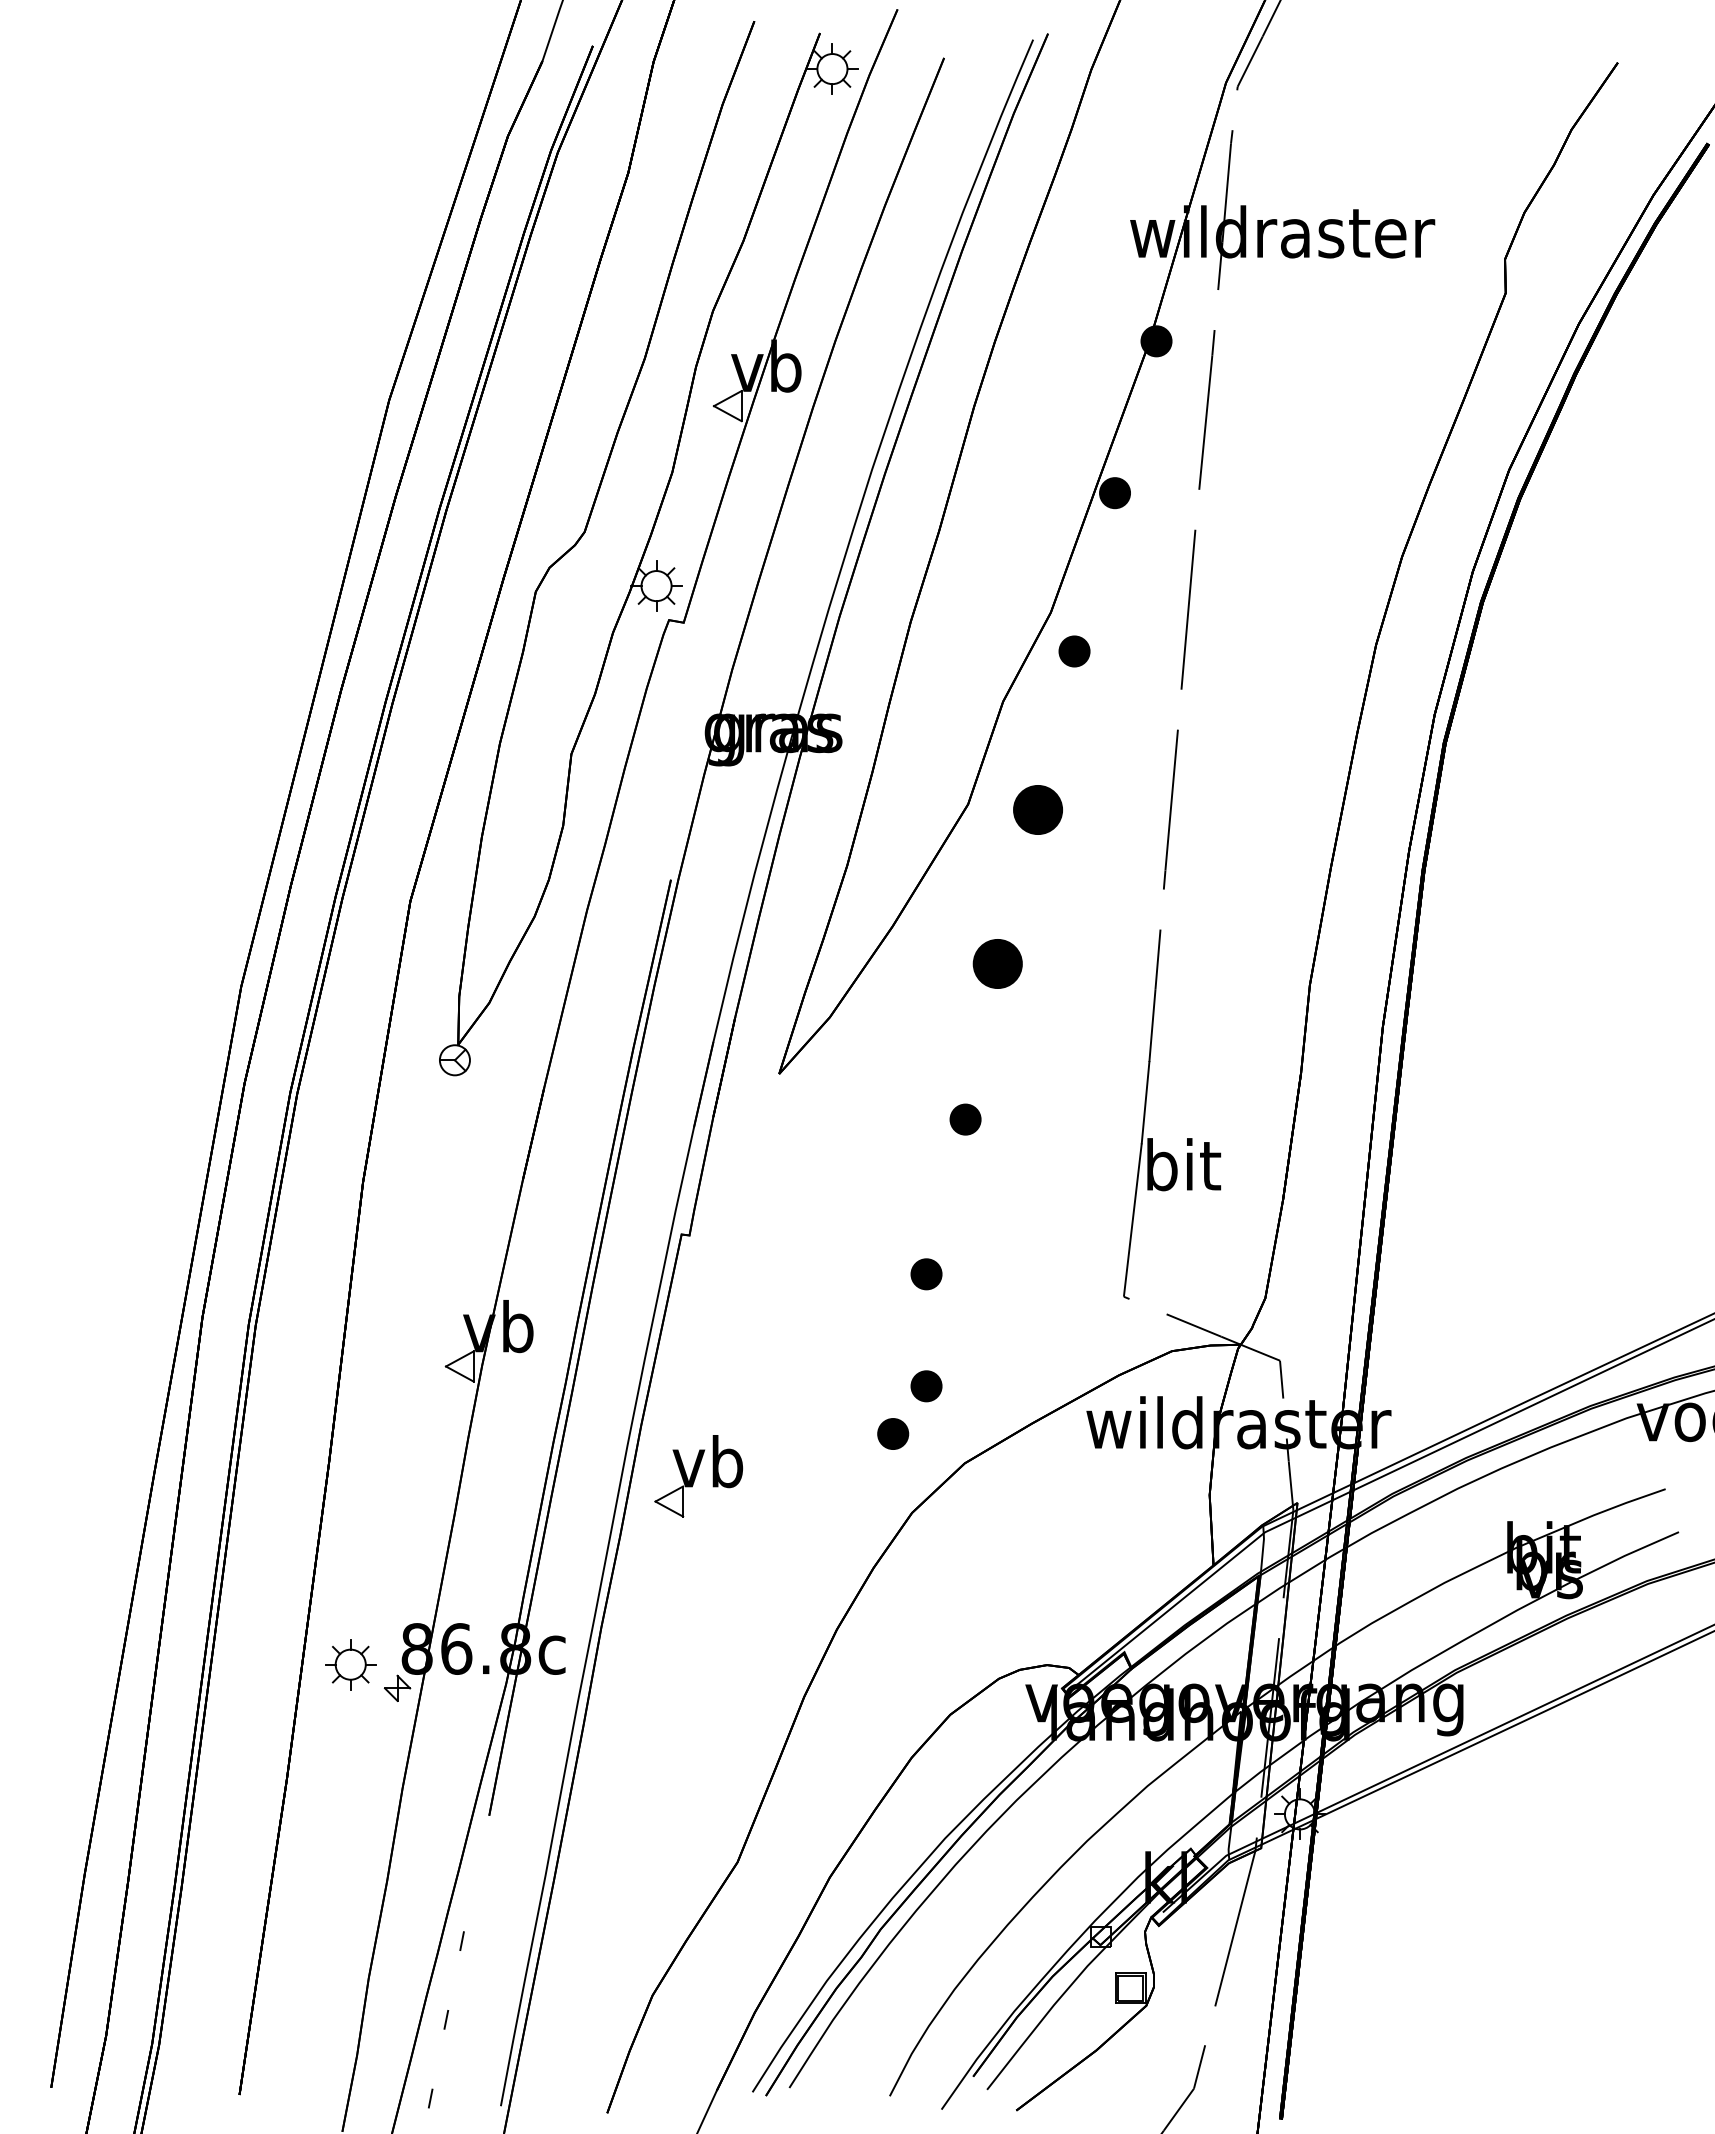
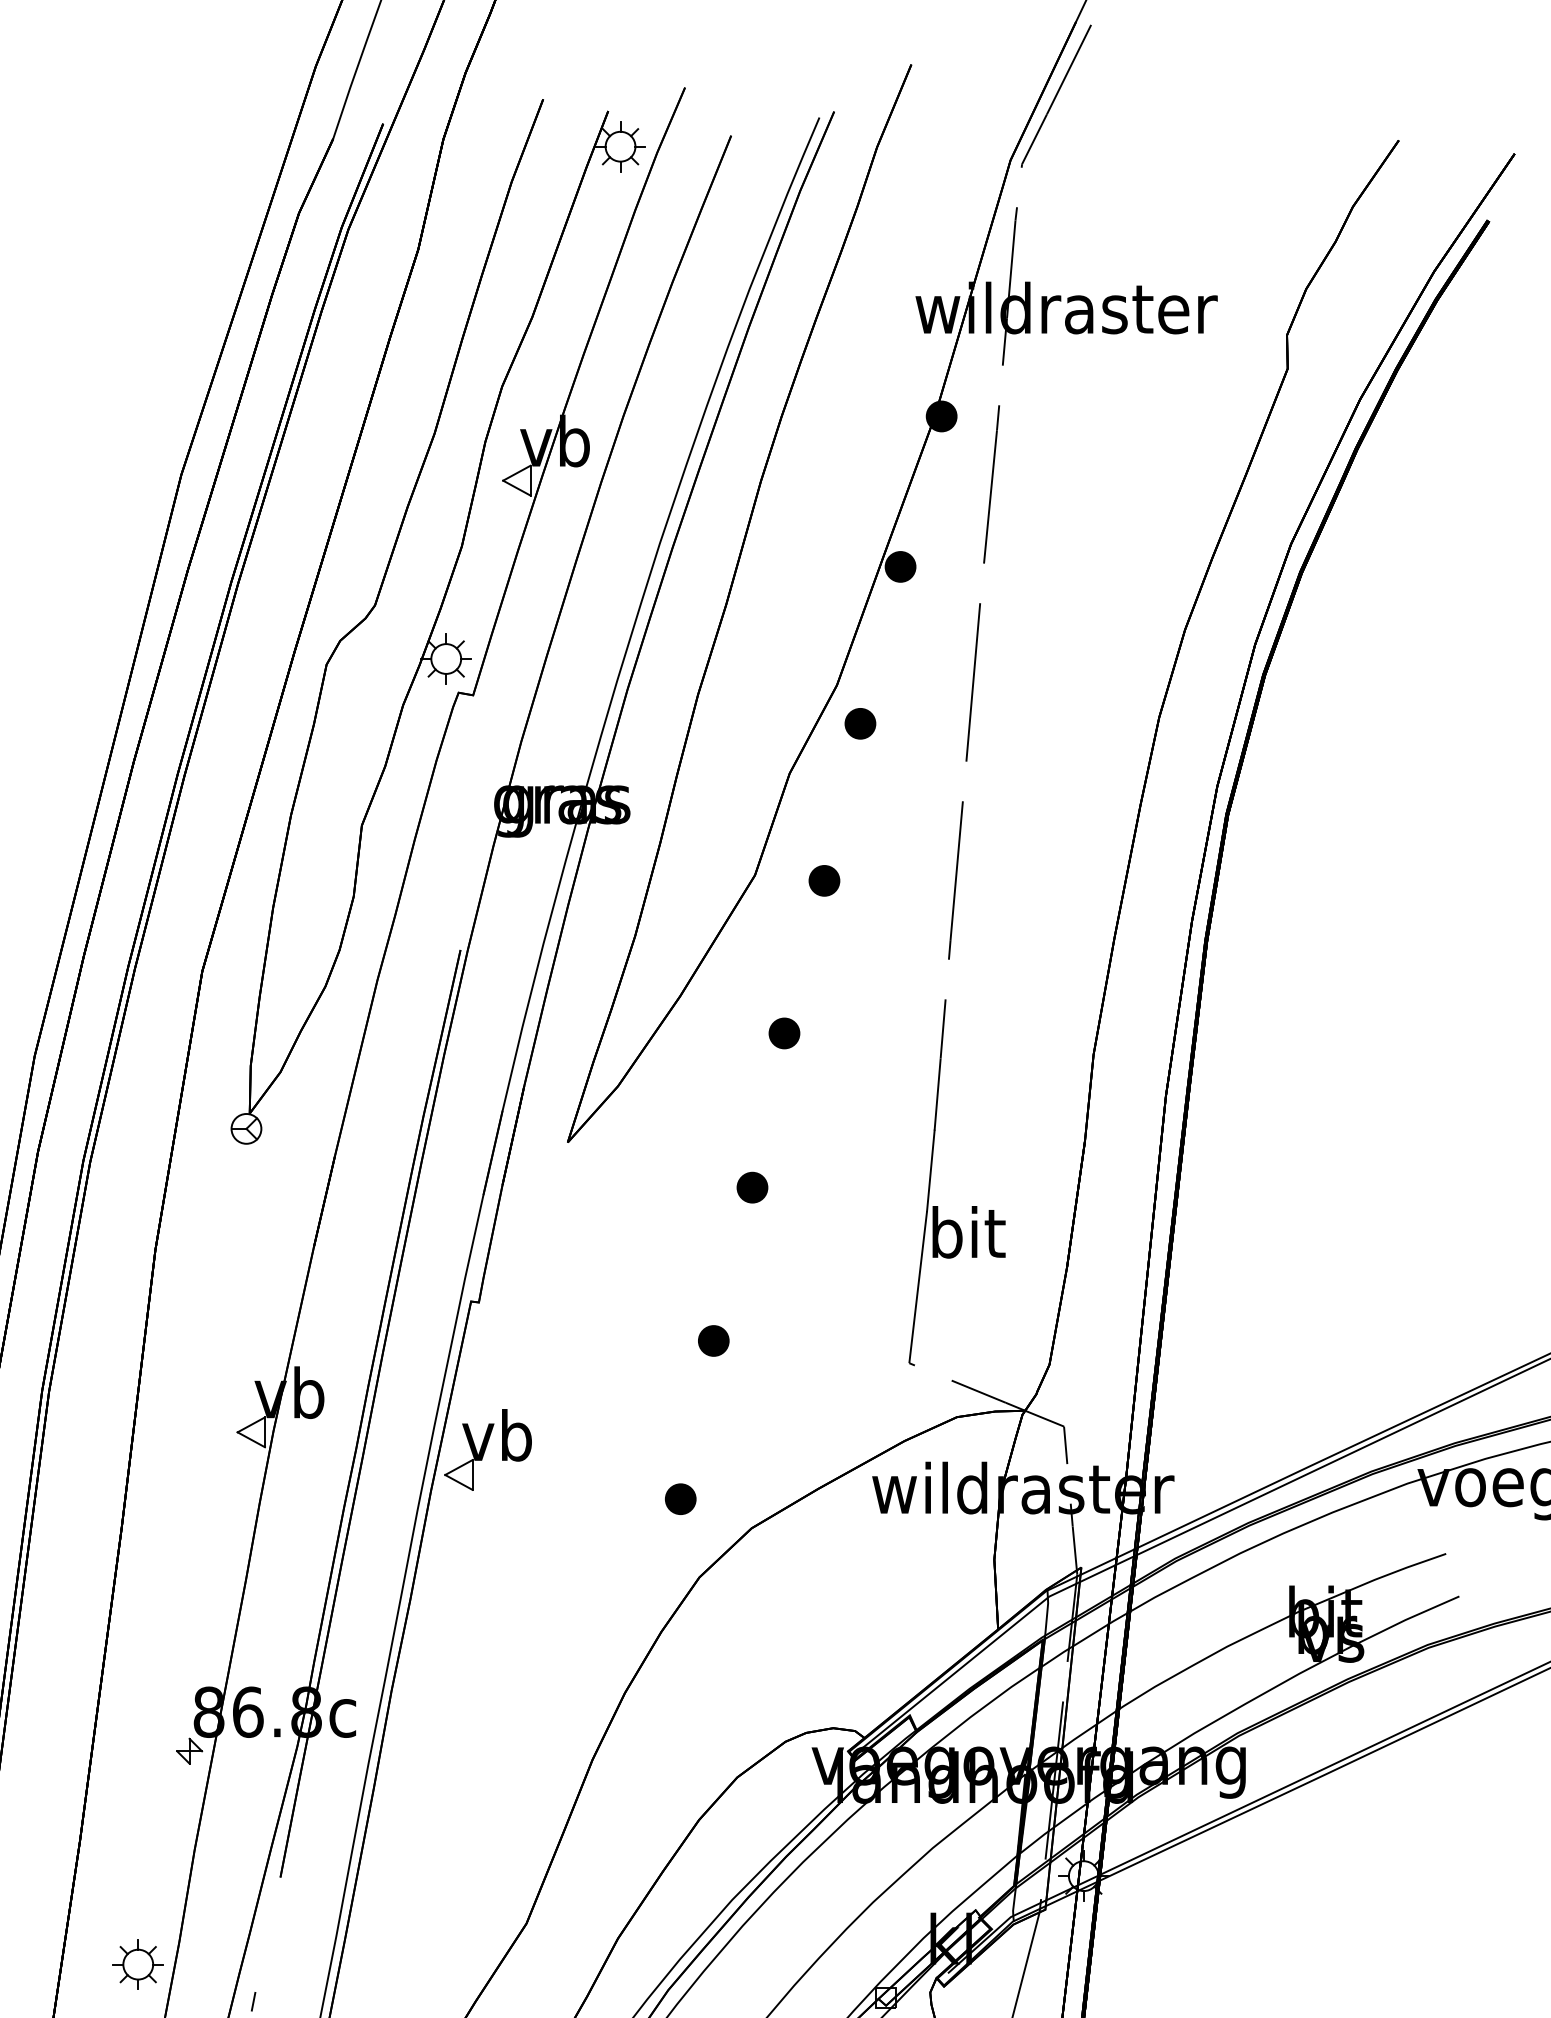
part: (1038, 809) -> (824, 880), size x0.62
part: (997, 963) -> (784, 1032), size x0.62
part: (926, 1386) -> (713, 1452), removed
part: (698, 1476) -> (487, 1450), moved
part: (350, 1664) -> (138, 1964), moved

